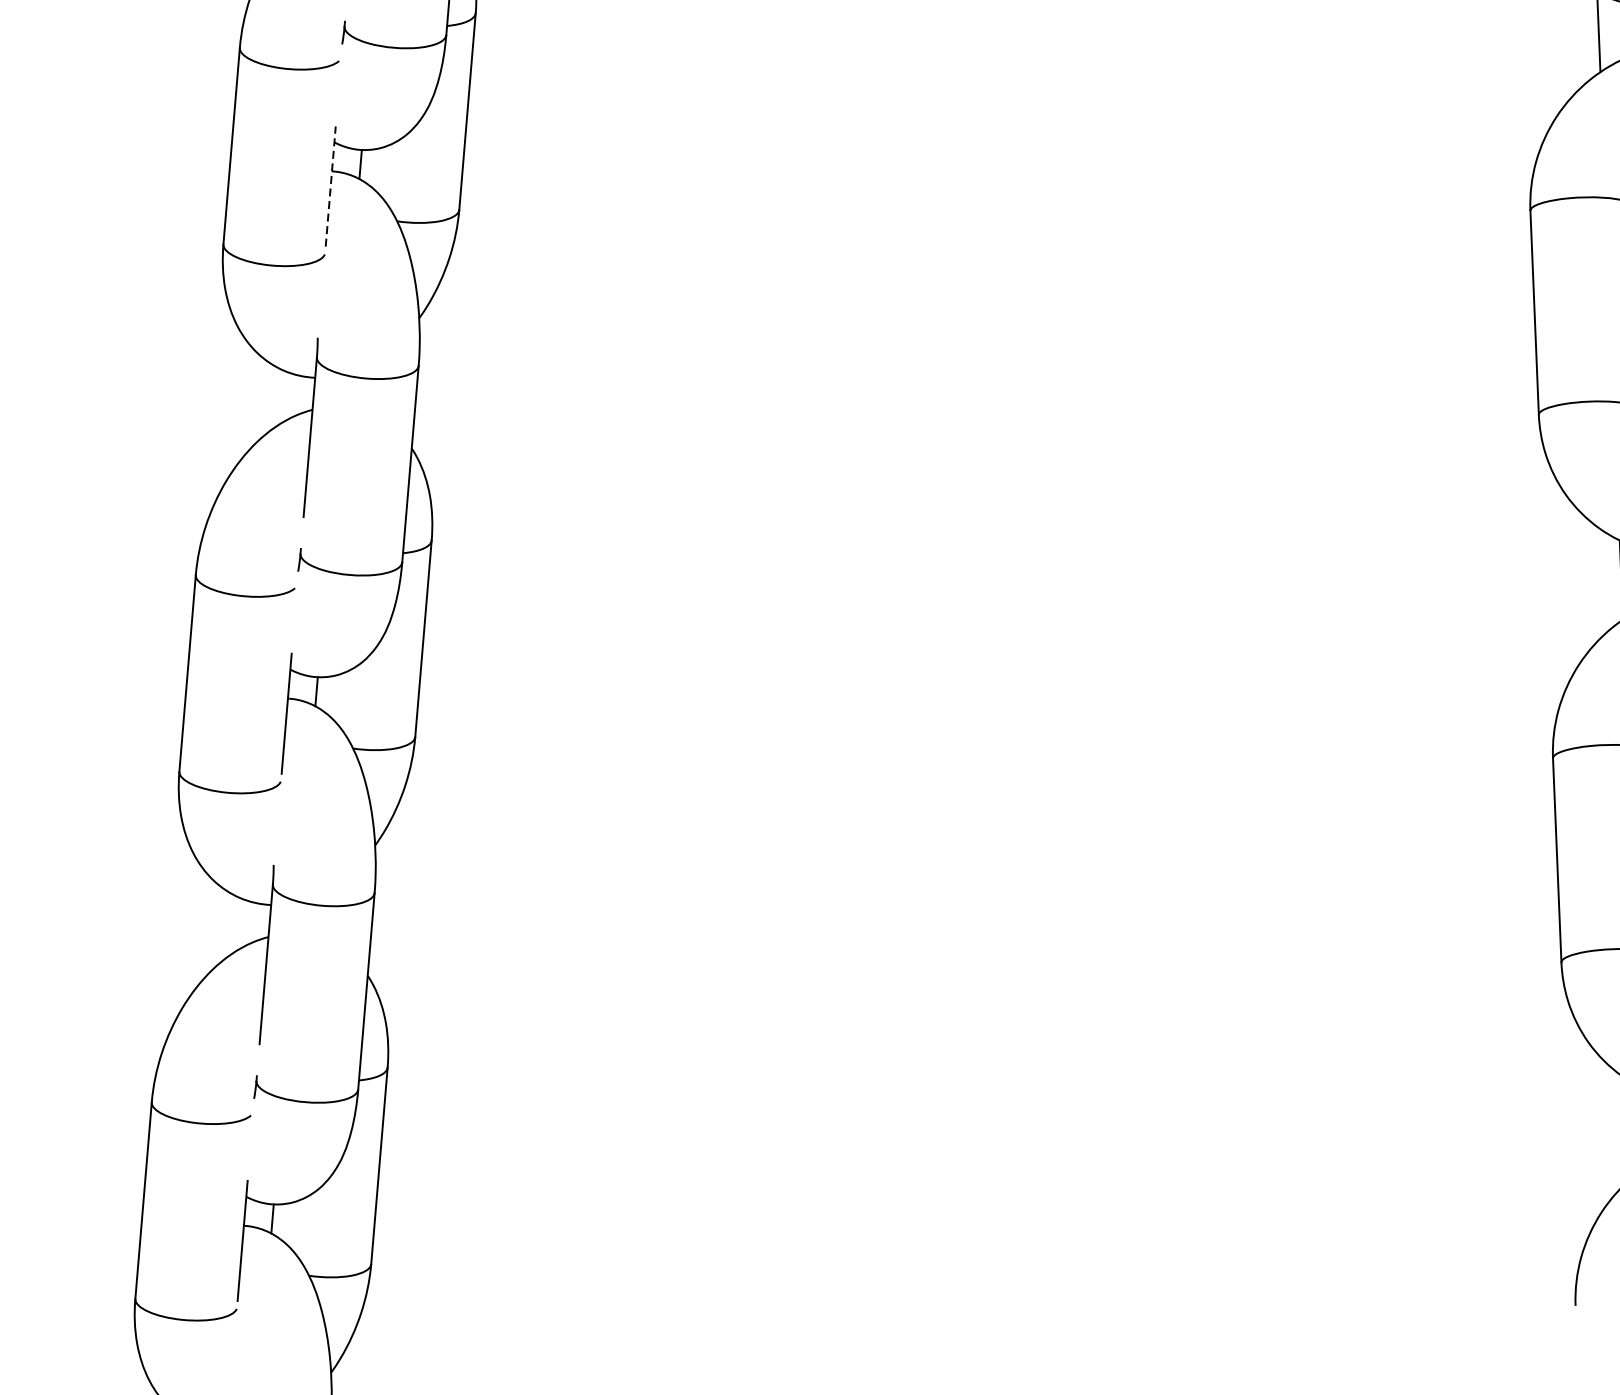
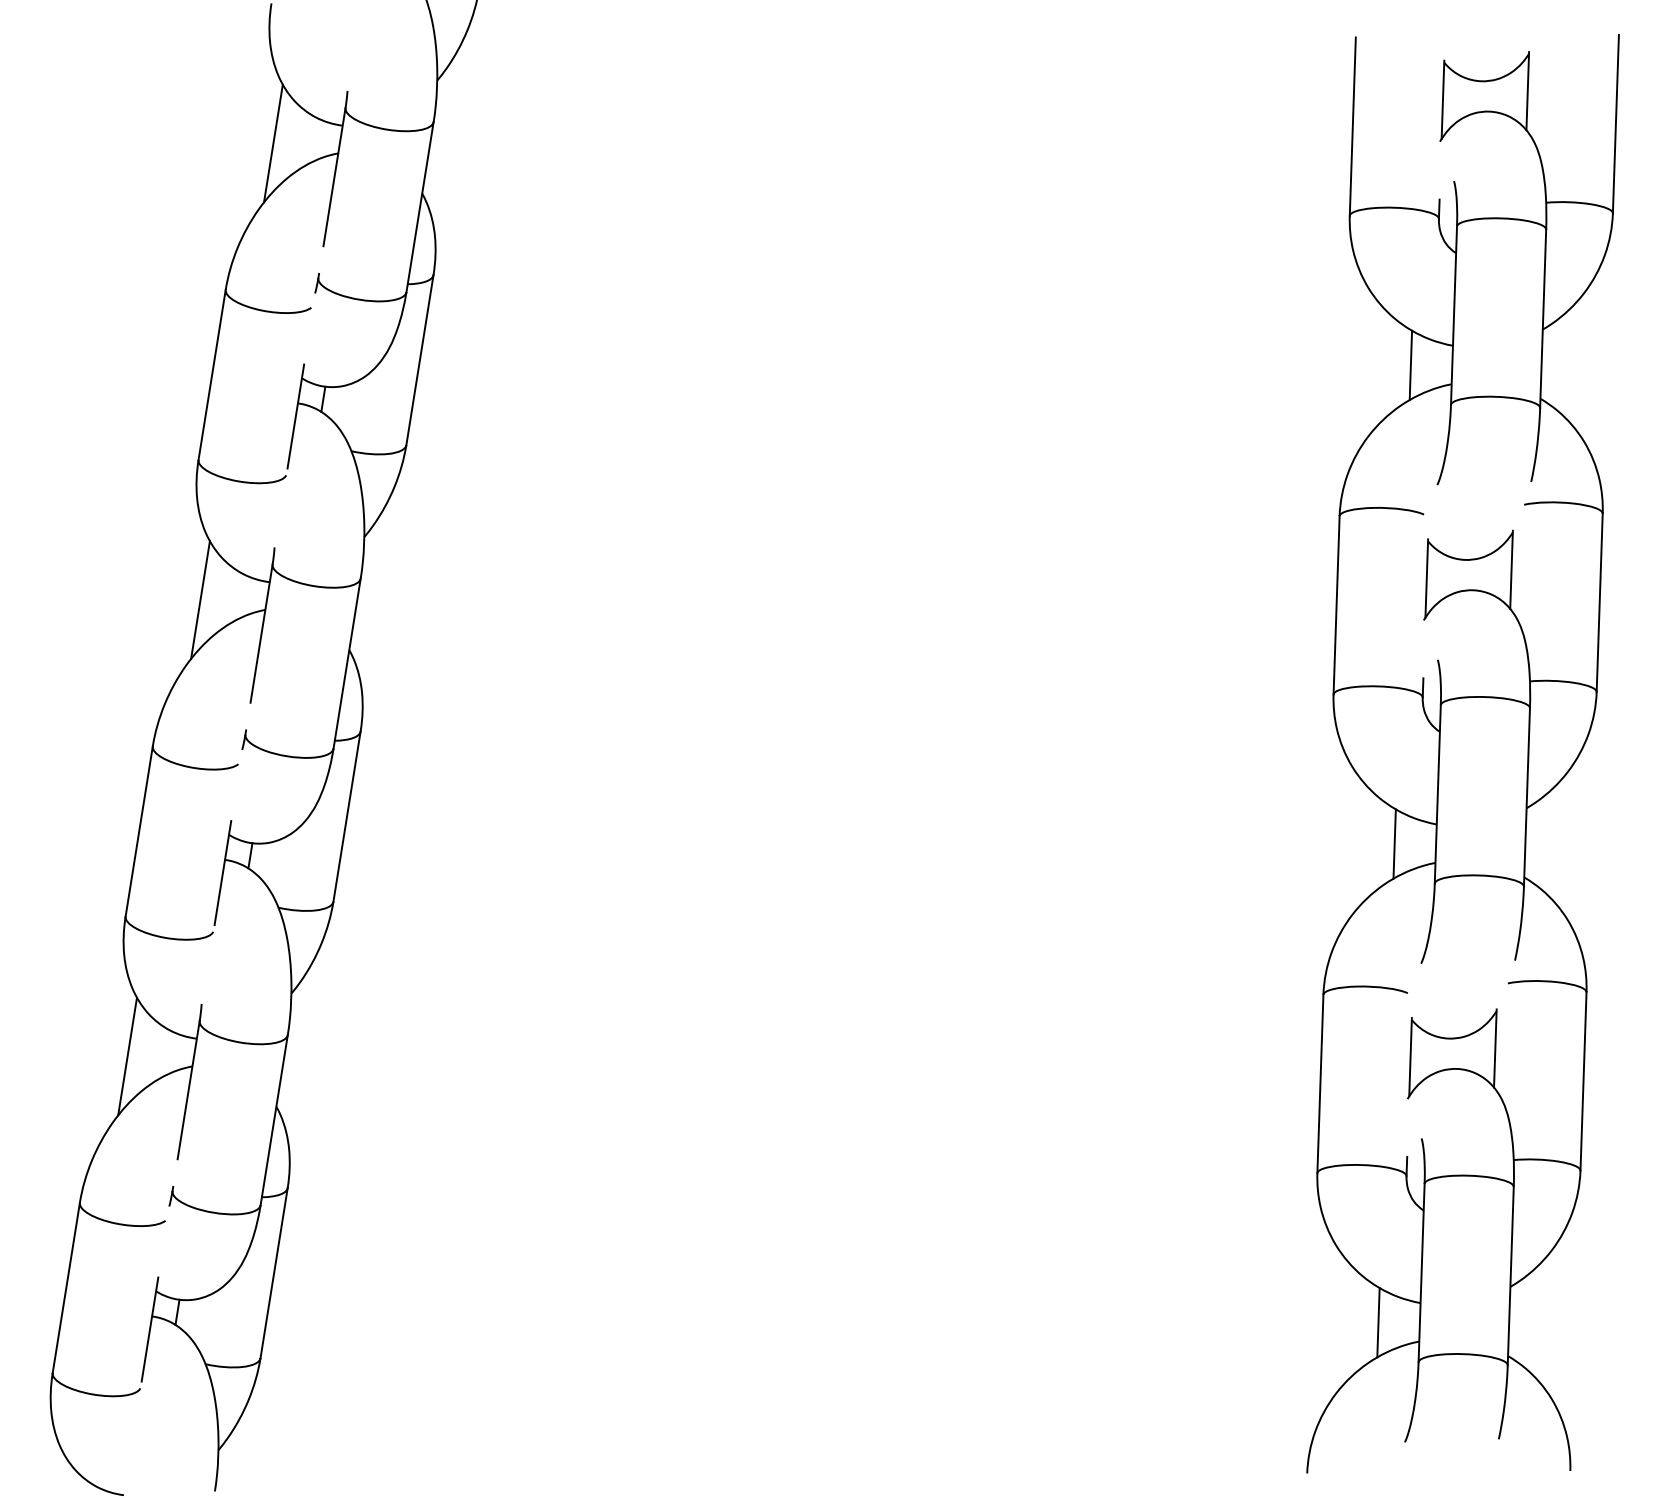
line: (330, 186) -> (295, 416), dashed -> solid
line: (237, 403) -> (200, 599), added
line: (193, 931) -> (127, 1056), added

